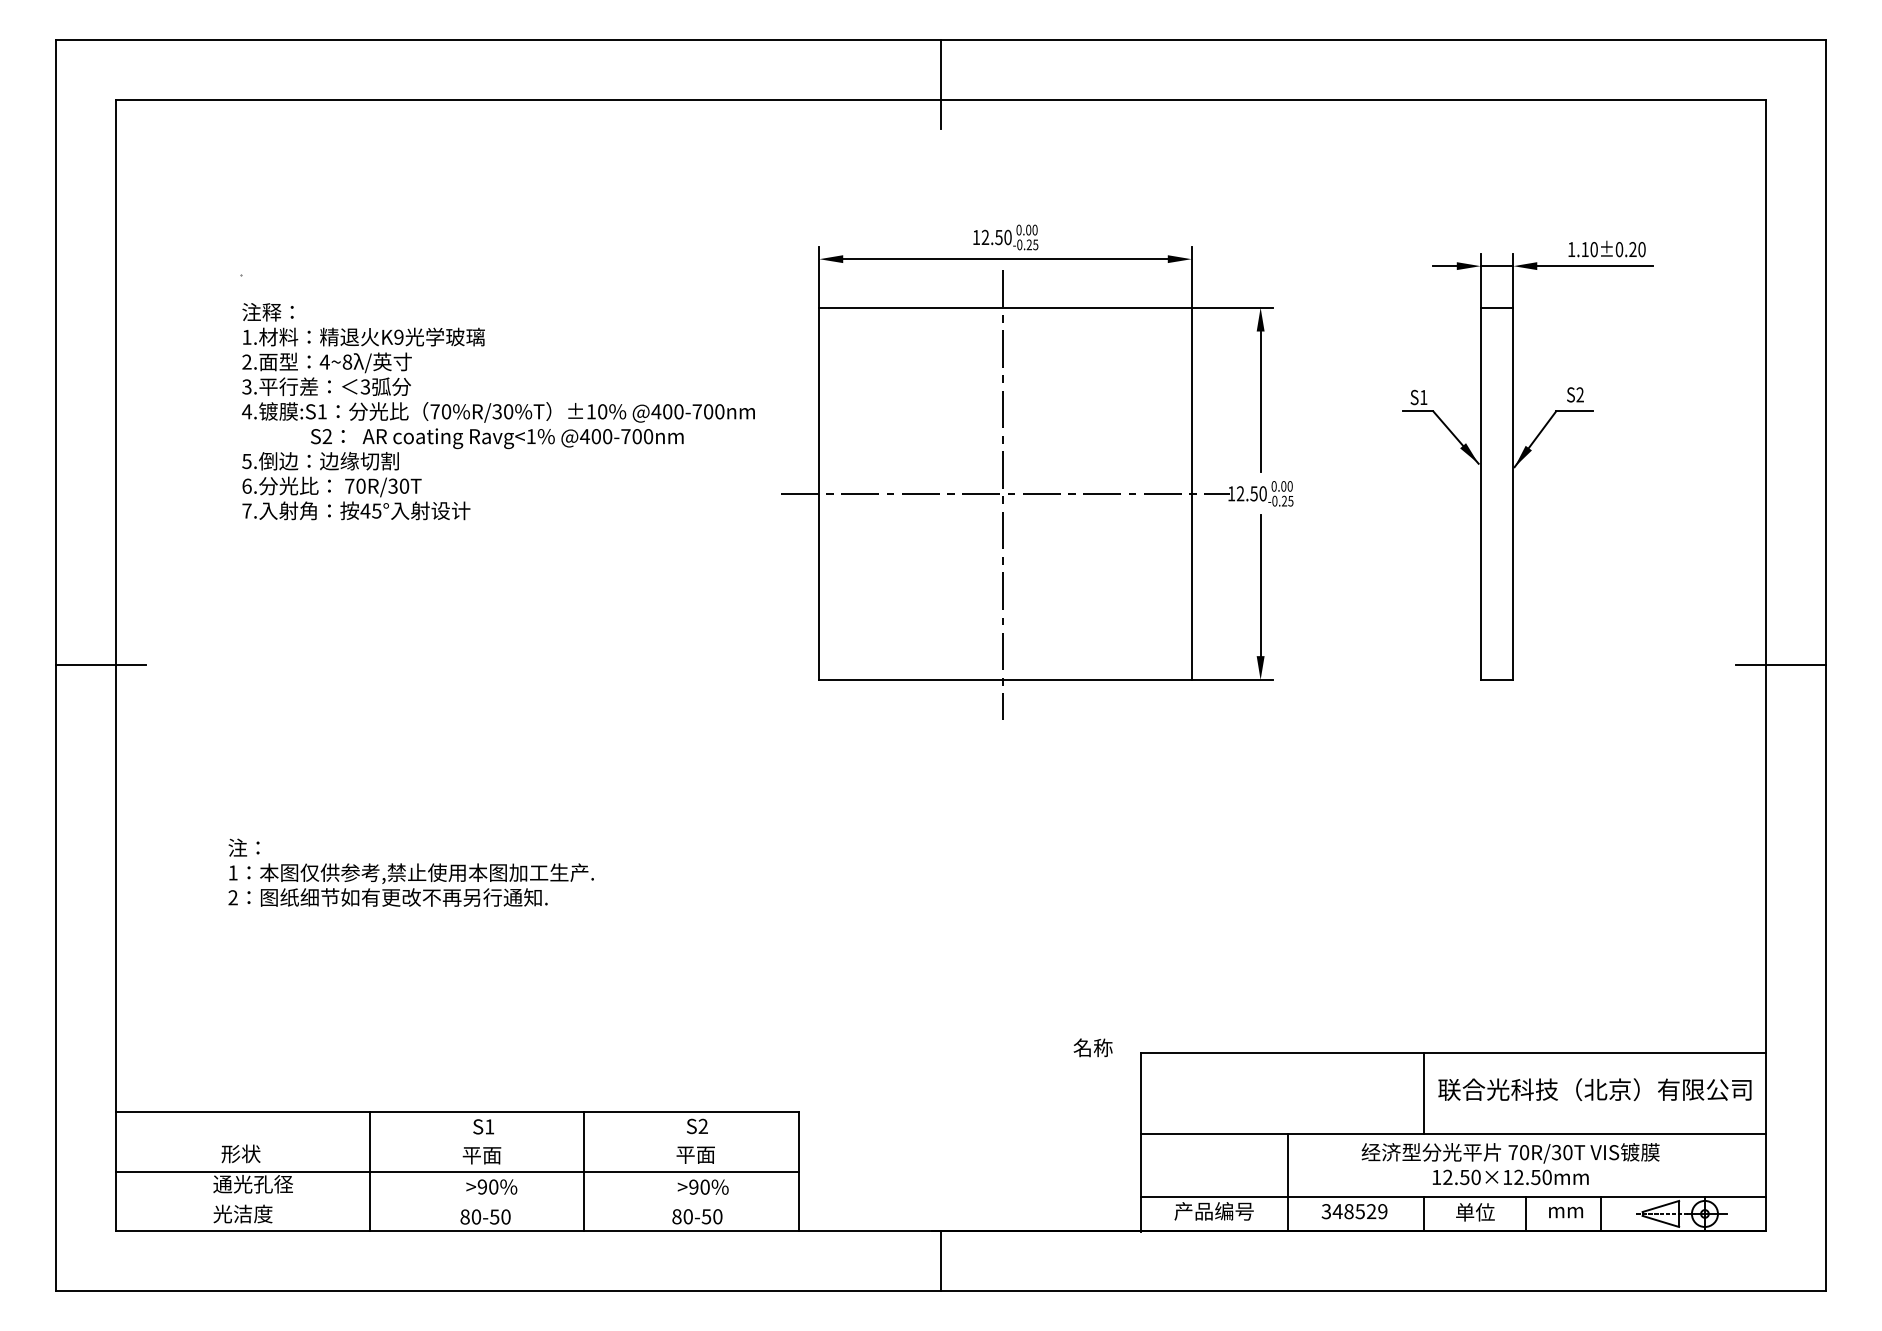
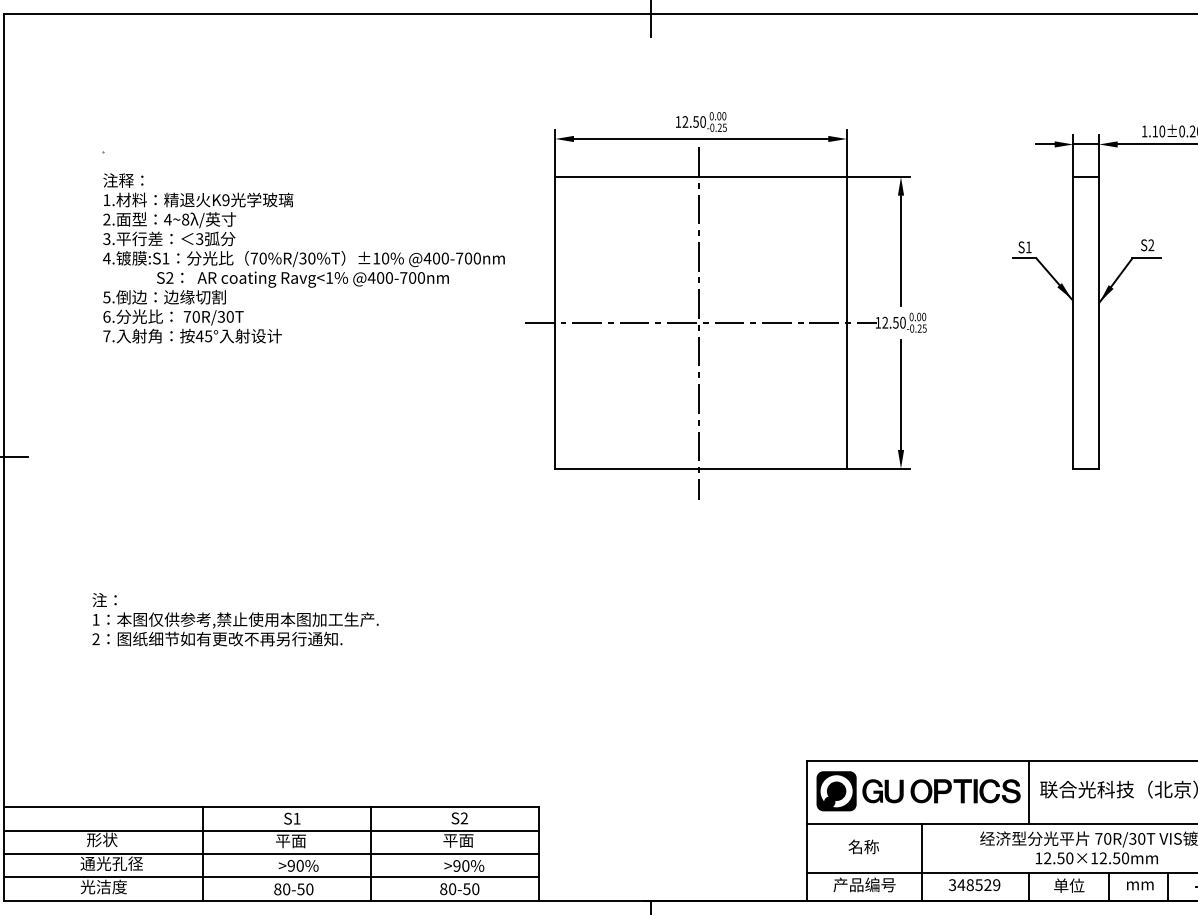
text: (1092, 1047) -> (863, 846), moved
part: (1282, 1091) -> (918, 791), added
line: (457, 1142) -> (271, 830), added
line: (457, 1201) -> (271, 877), added

